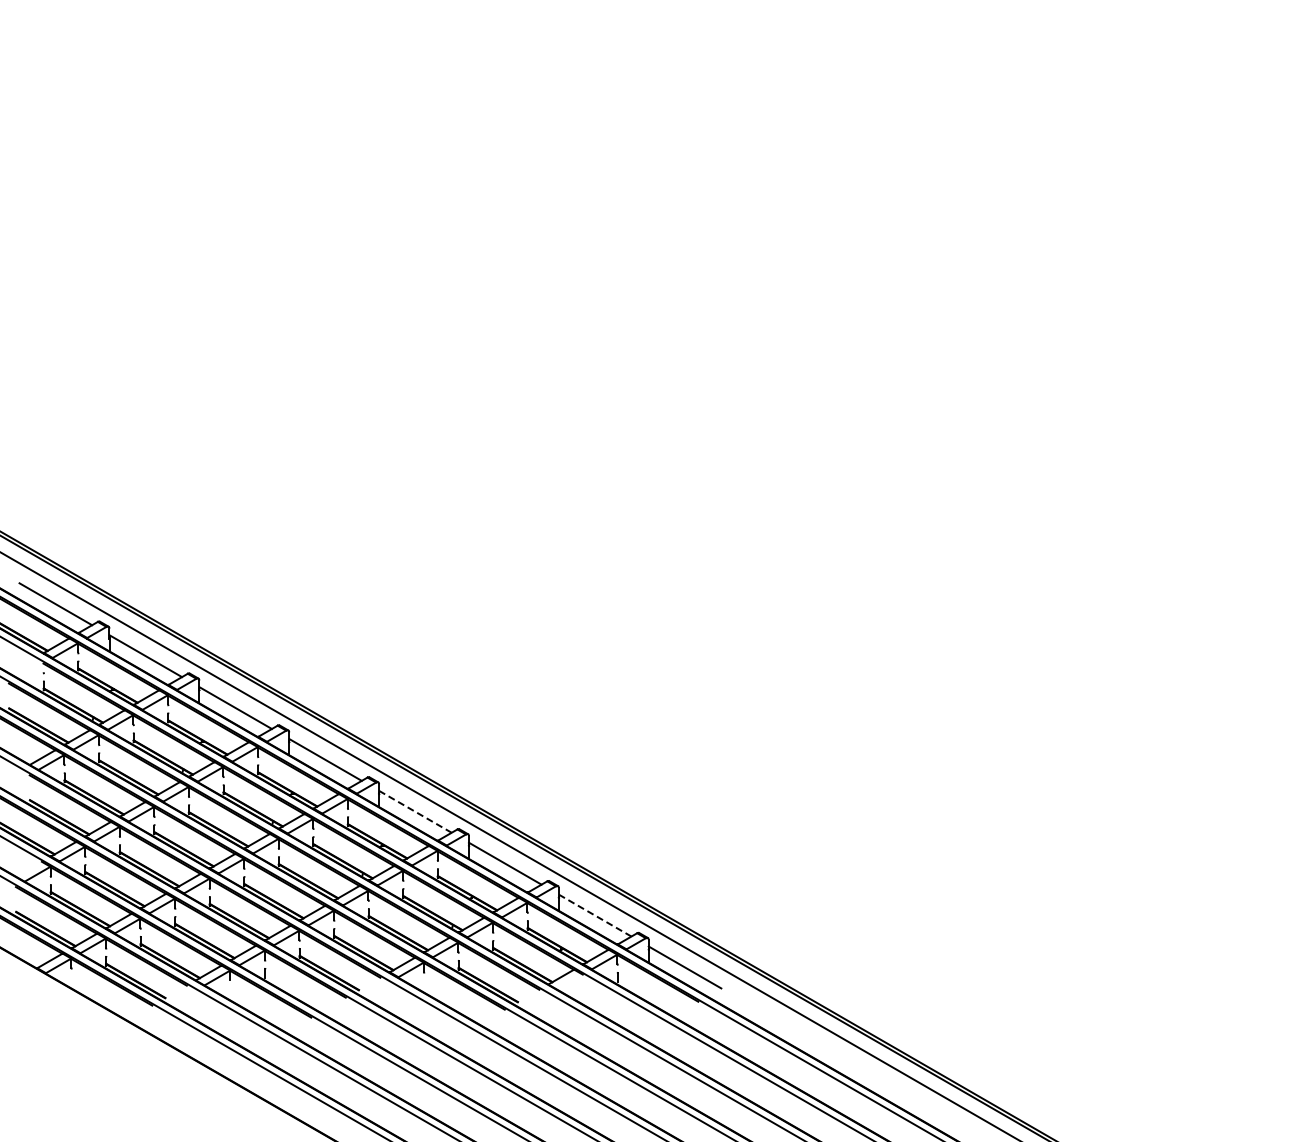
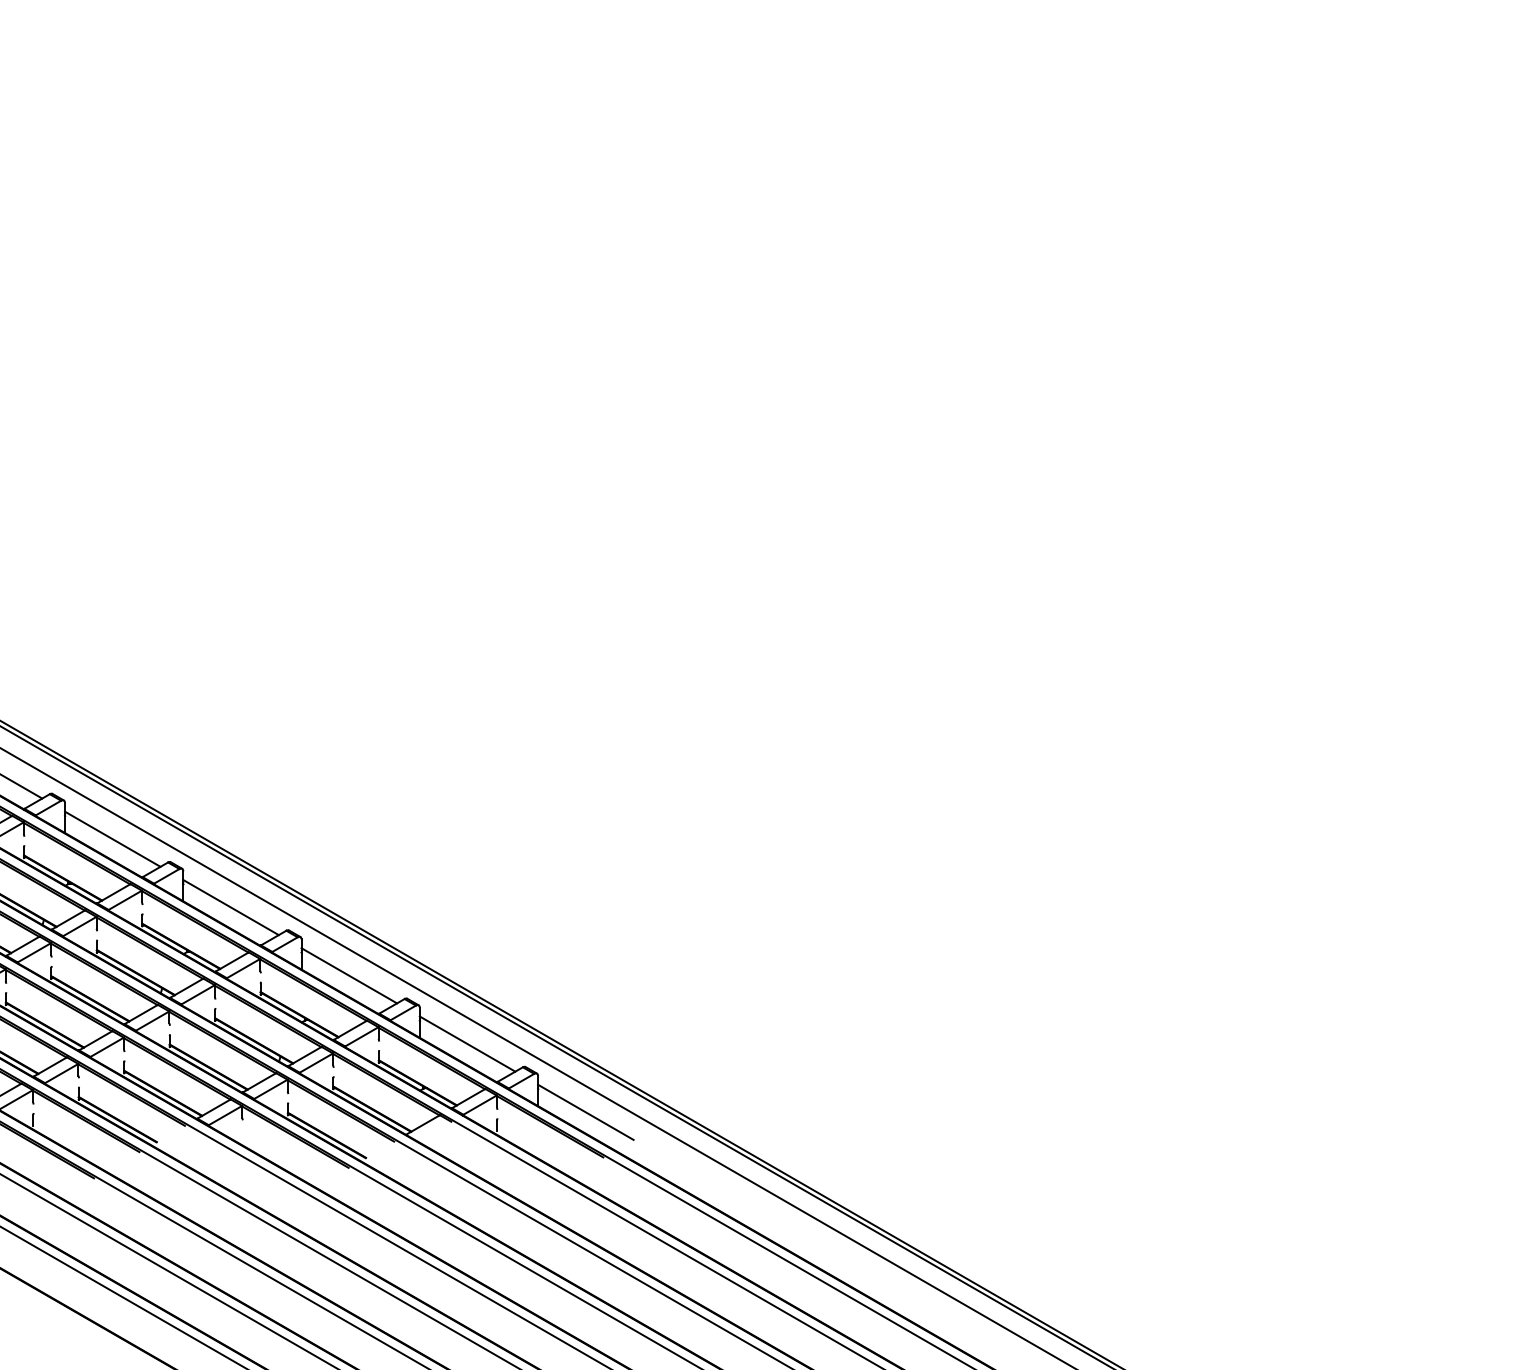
line: (415, 811) -> (231, 907), dashed -> solid
line: (595, 915) -> (468, 1043), dashed -> solid

